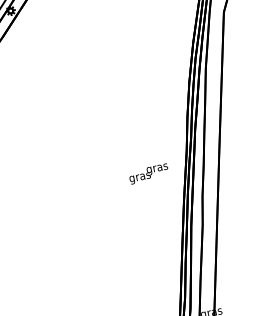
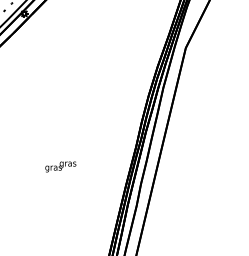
text: (148, 173) -> (60, 166), moved

